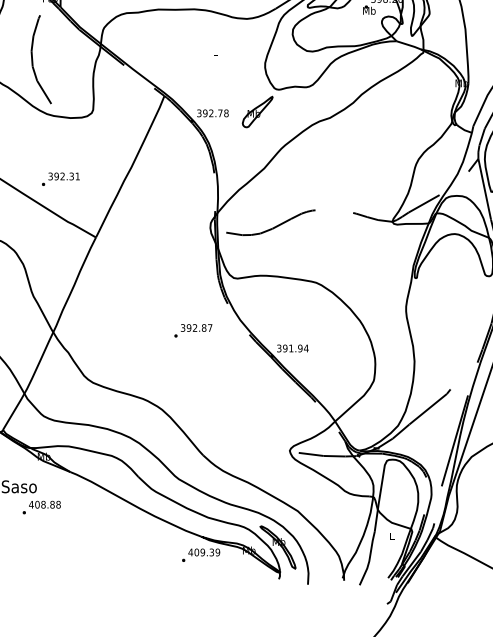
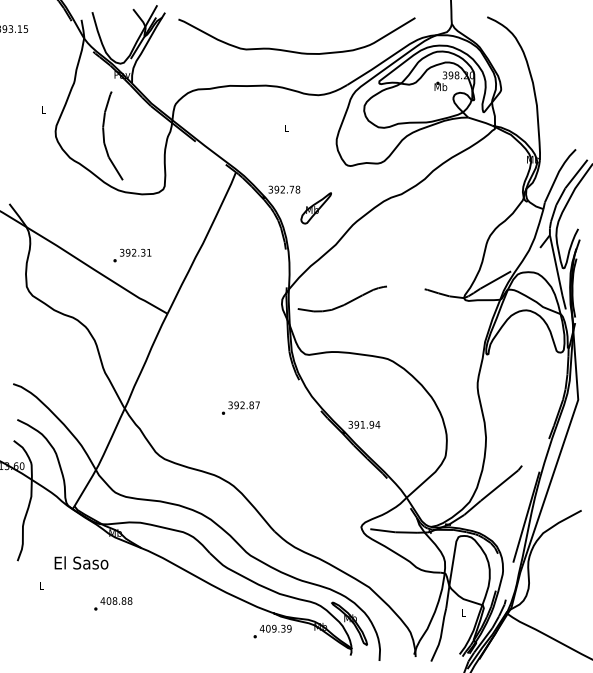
part: (256, 112) -> (315, 208), moved
text: (192, 330) -> (240, 407), moved
text: (41, 507) -> (113, 603), moved

